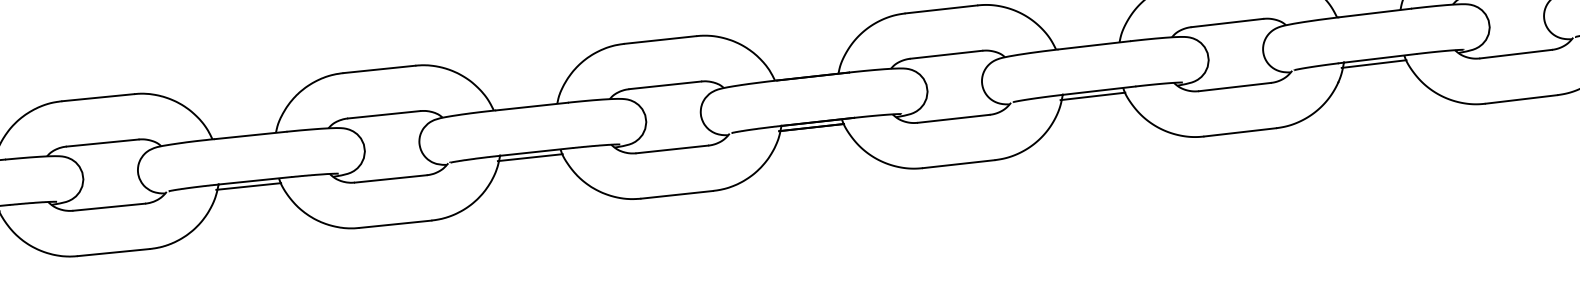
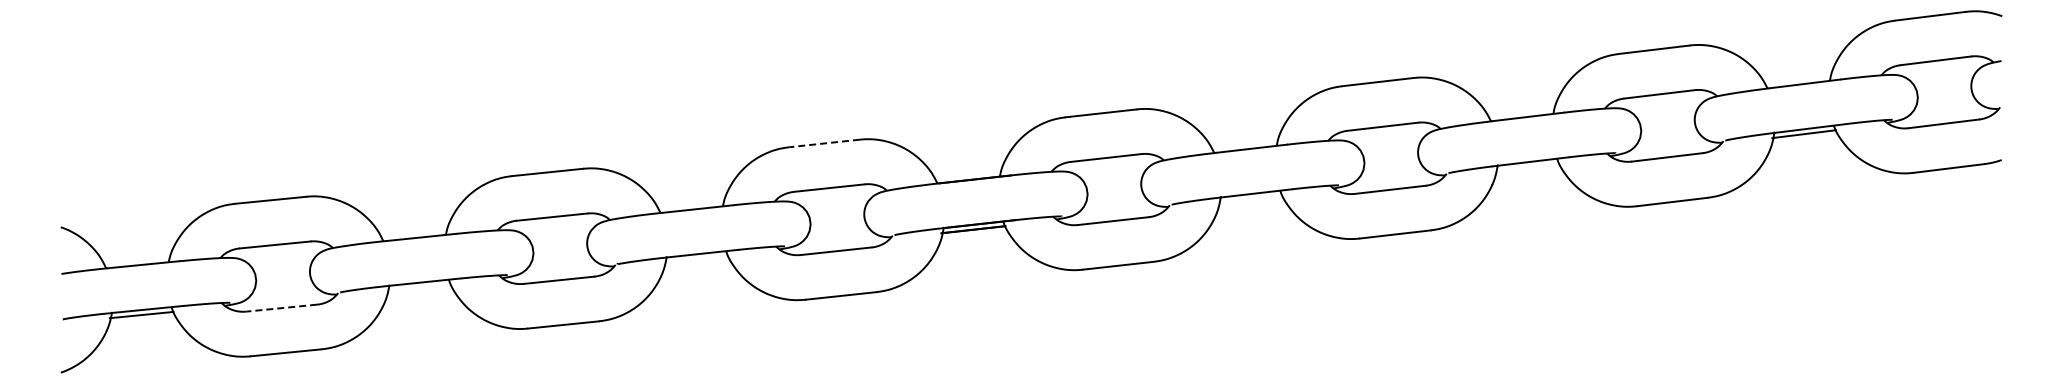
line: (660, 40) -> (824, 143), solid -> dashed
line: (1374, 63) -> (1527, 166), removed
line: (1092, 95) -> (1250, 198), removed
line: (530, 156) -> (696, 258), removed
line: (248, 186) -> (418, 287), removed
line: (109, 207) -> (281, 308), solid -> dashed

